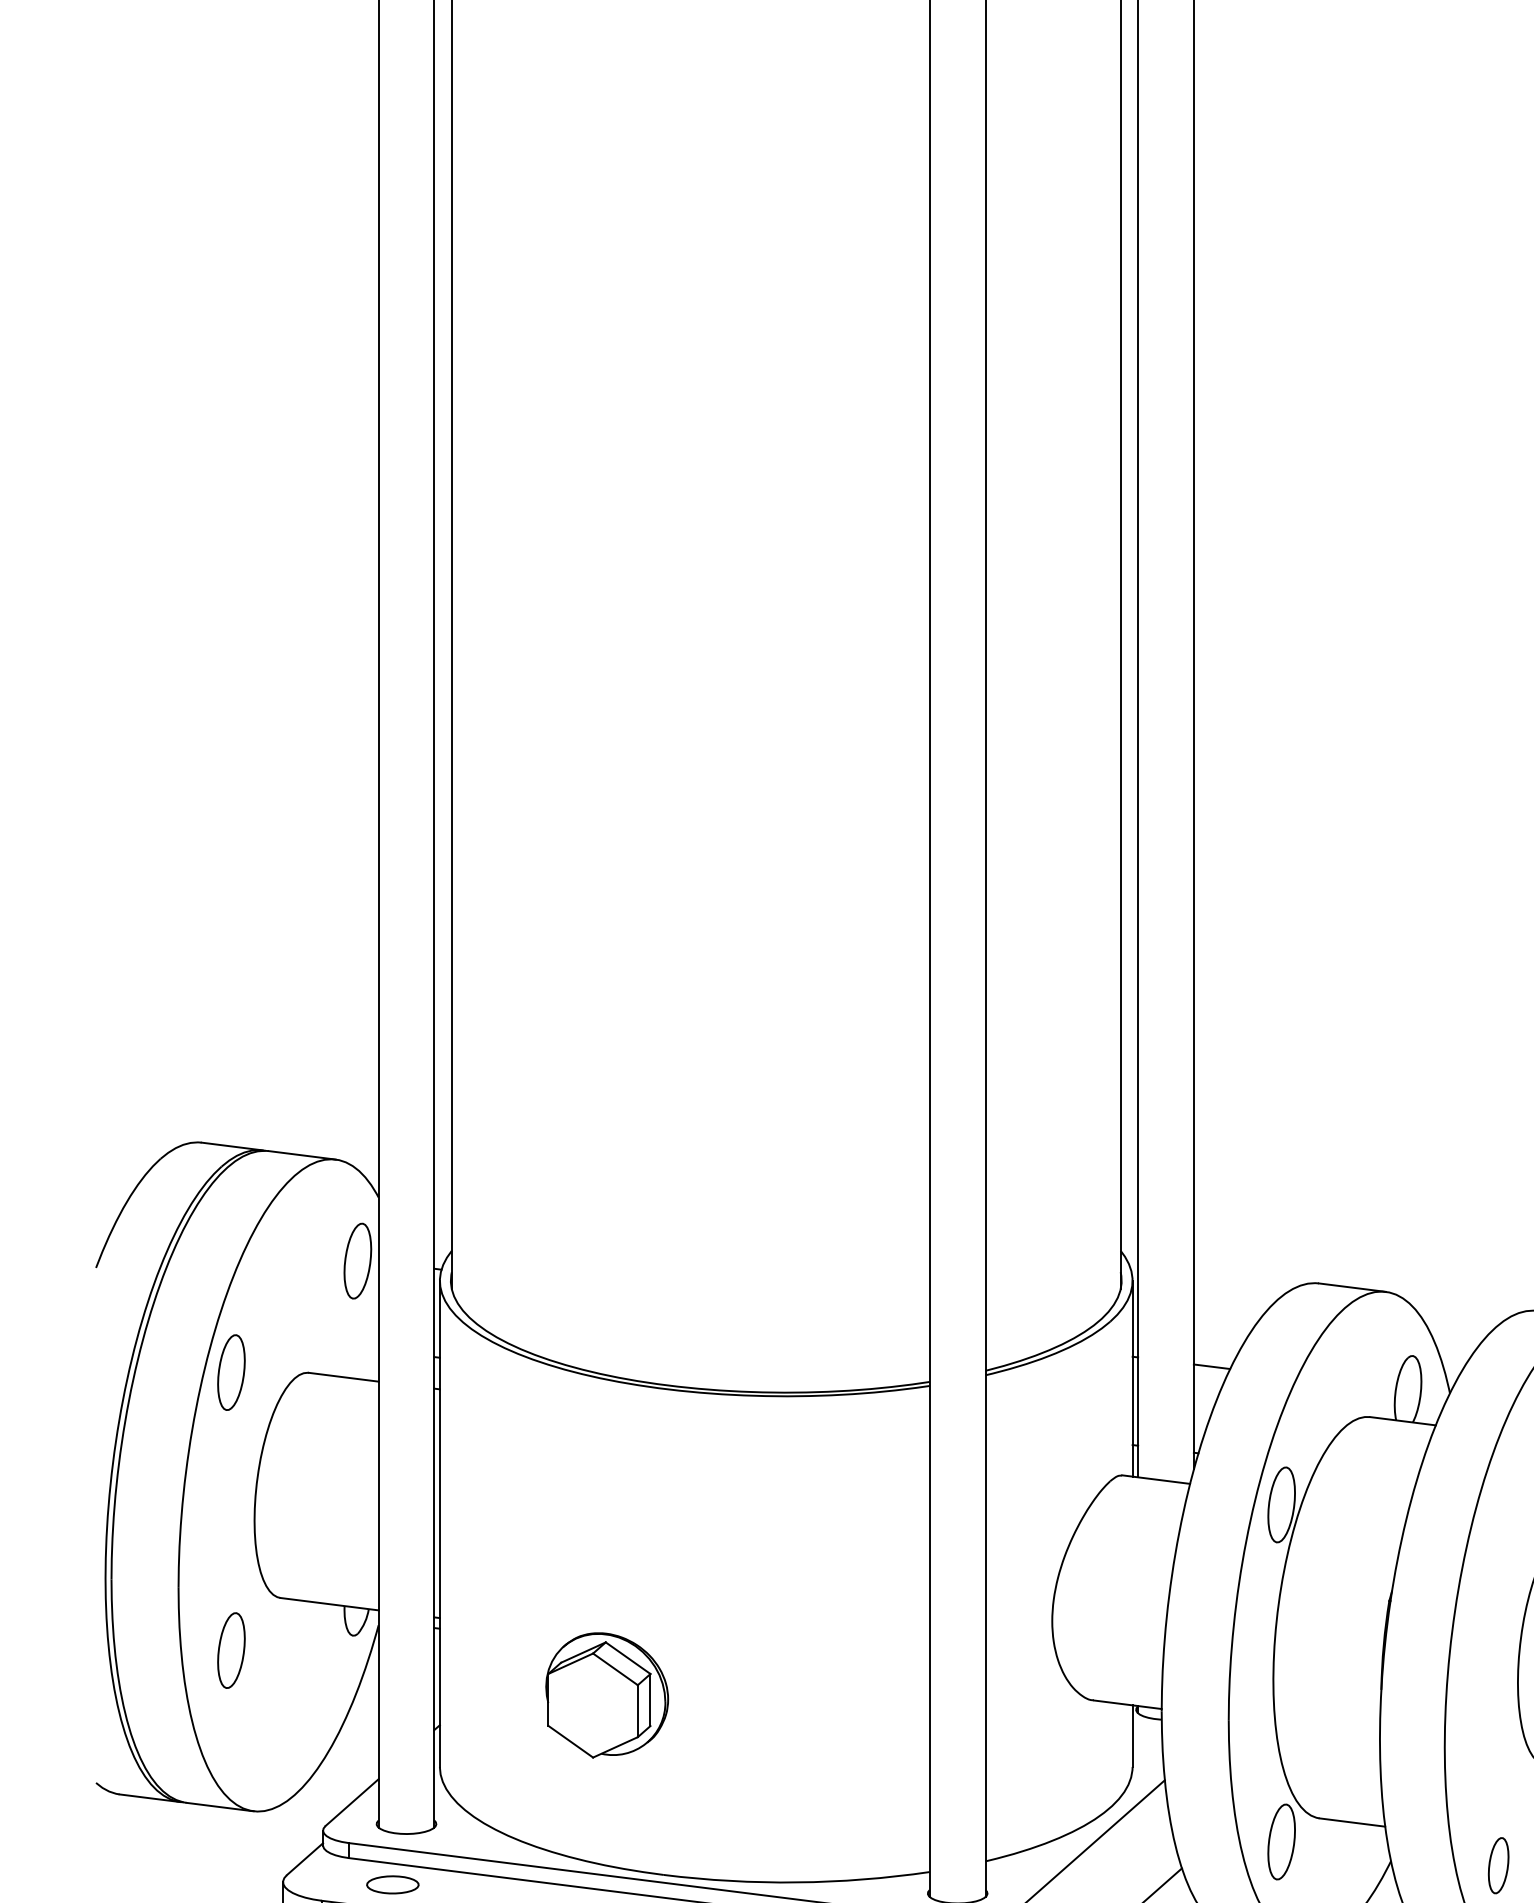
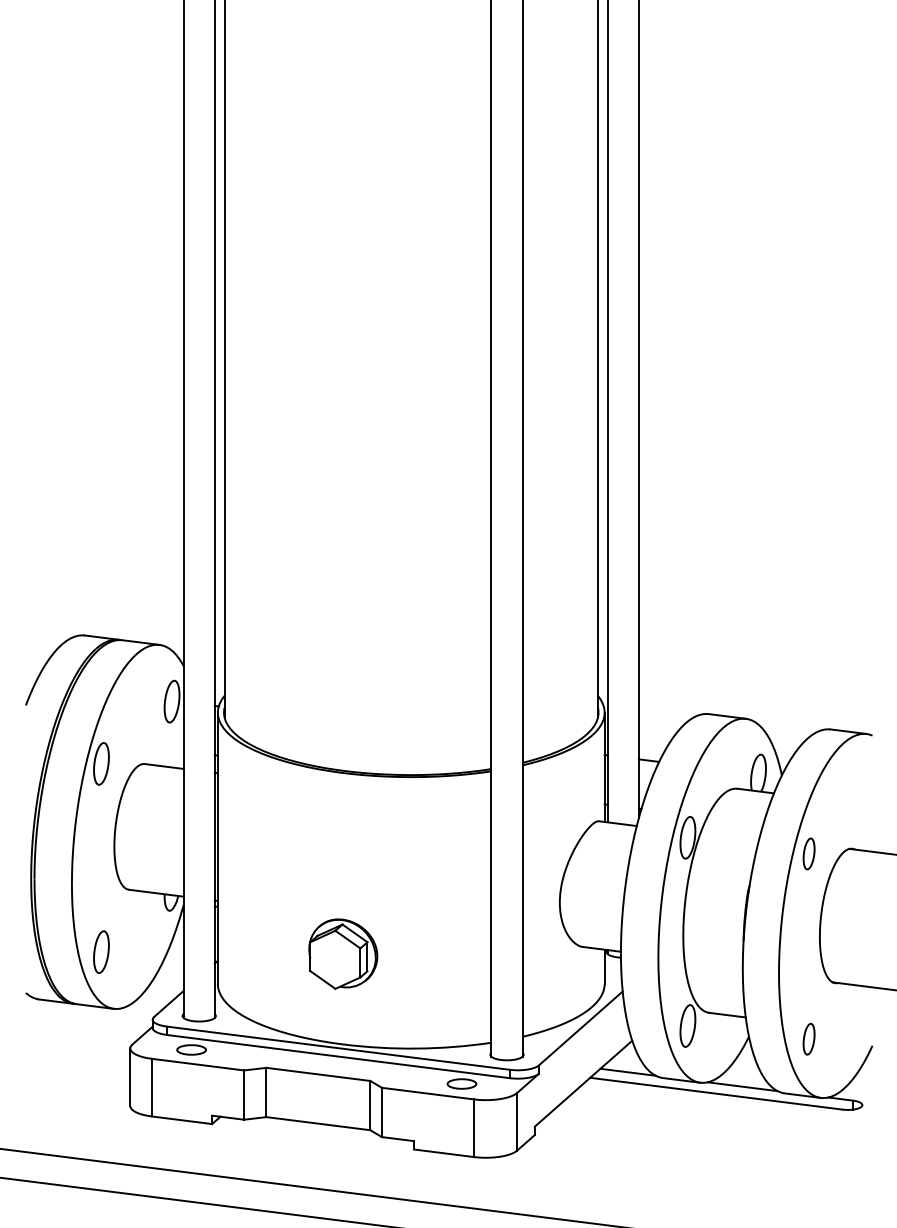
part: (1497, 1533) -> (808, 853), added
part: (231, 1649) -> (101, 951), moved
part: (607, 1694) -> (343, 953), moved

